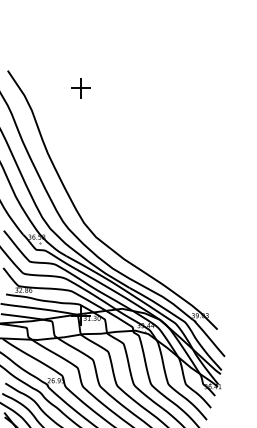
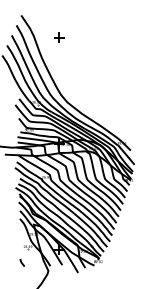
part: (81, 88) -> (59, 37), moved

